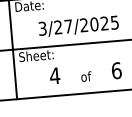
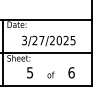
text: (54, 75) -> (29, 72), 4 -> 5

